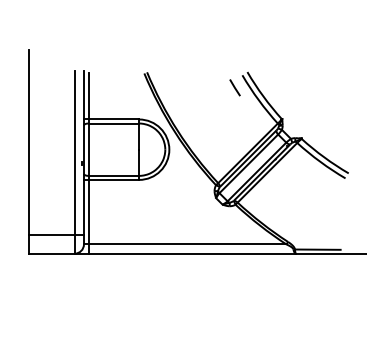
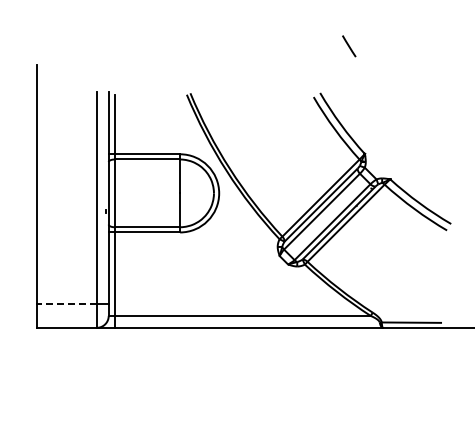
line: (235, 87) -> (349, 46), moved
line: (51, 234) -> (66, 303), solid -> dashed

